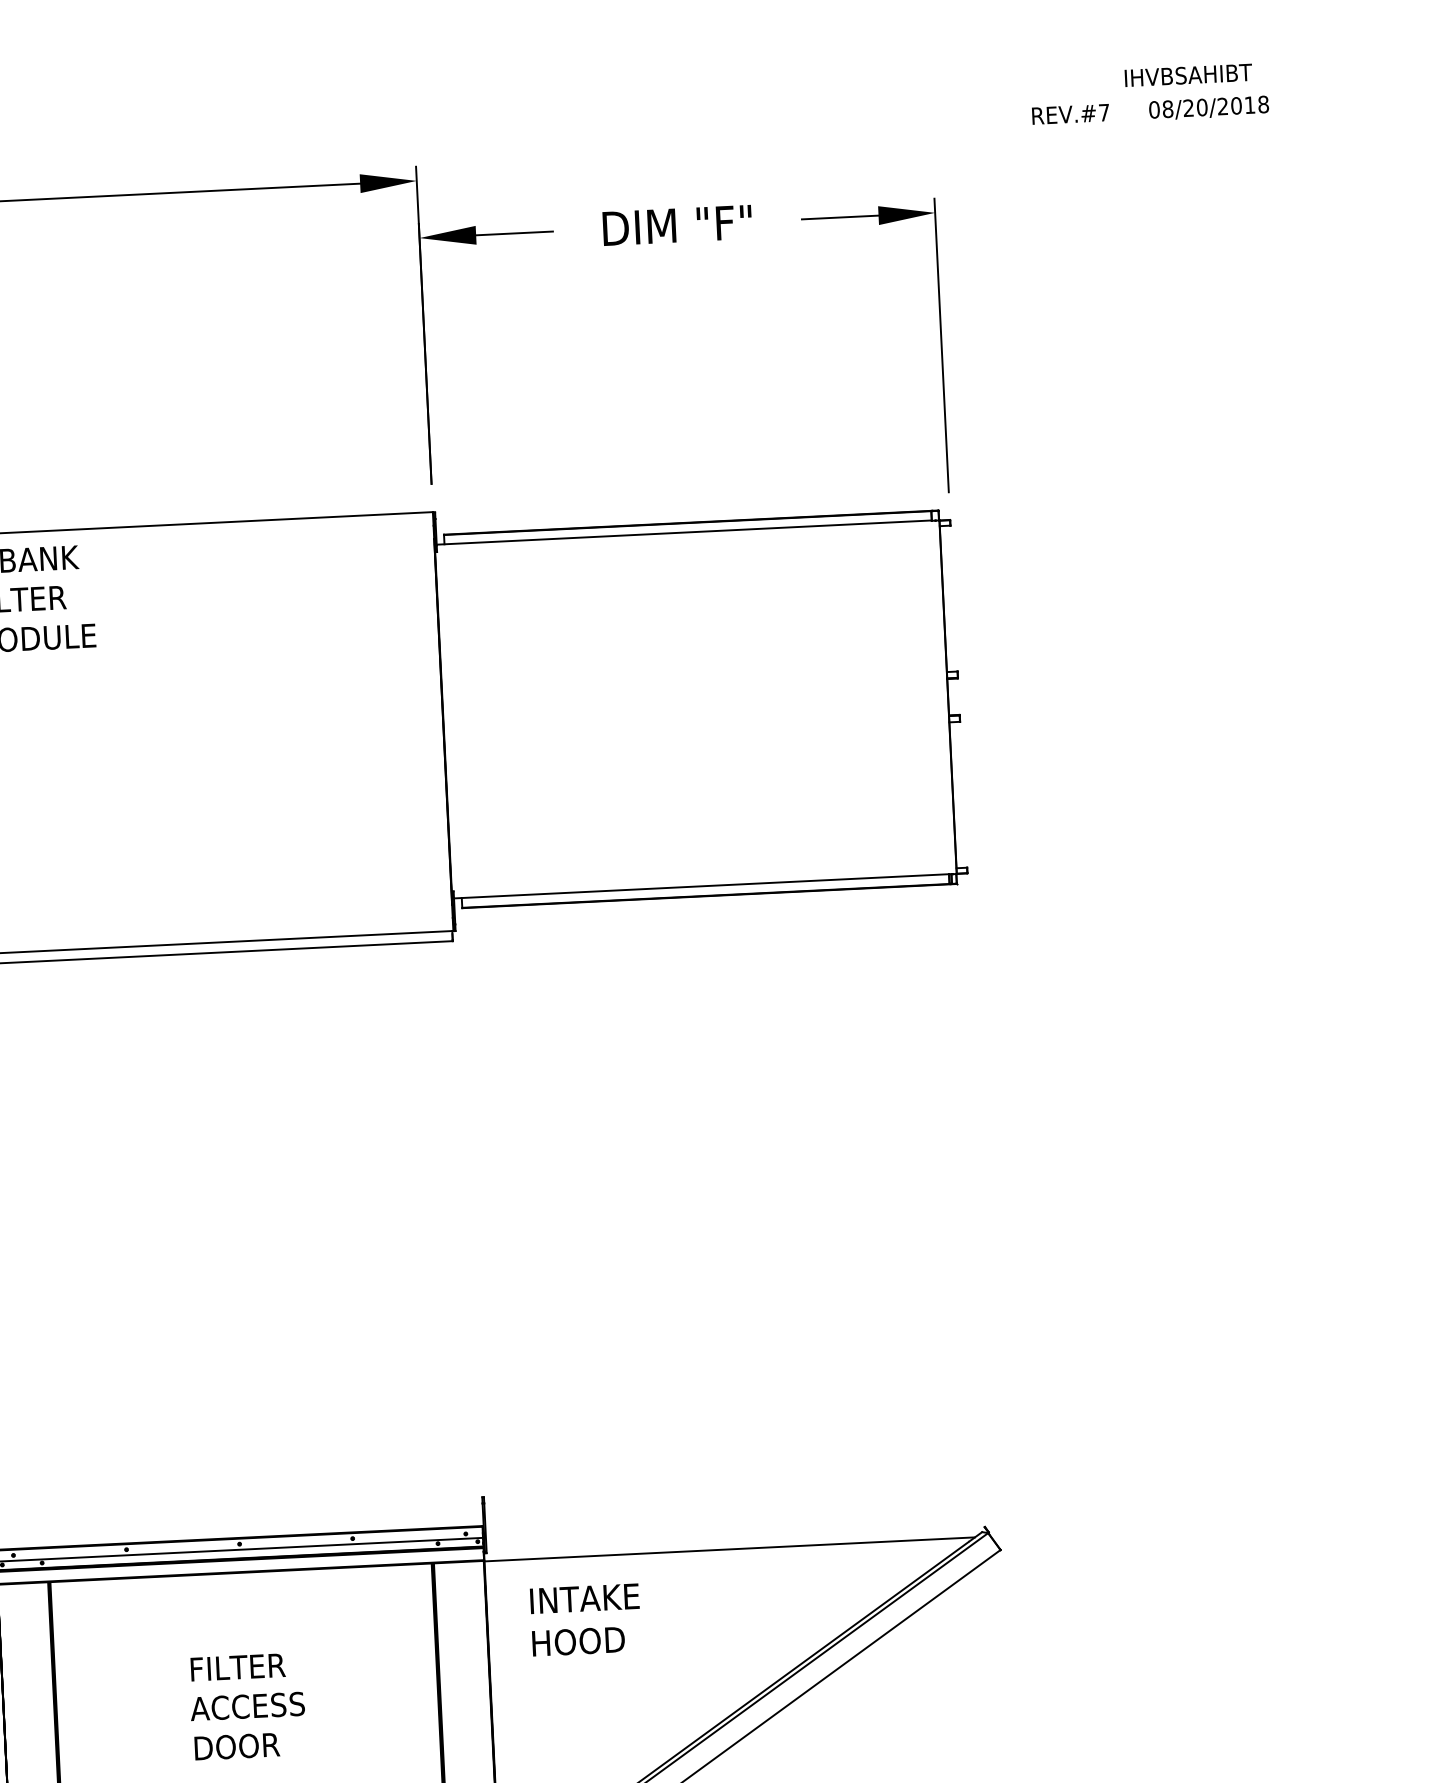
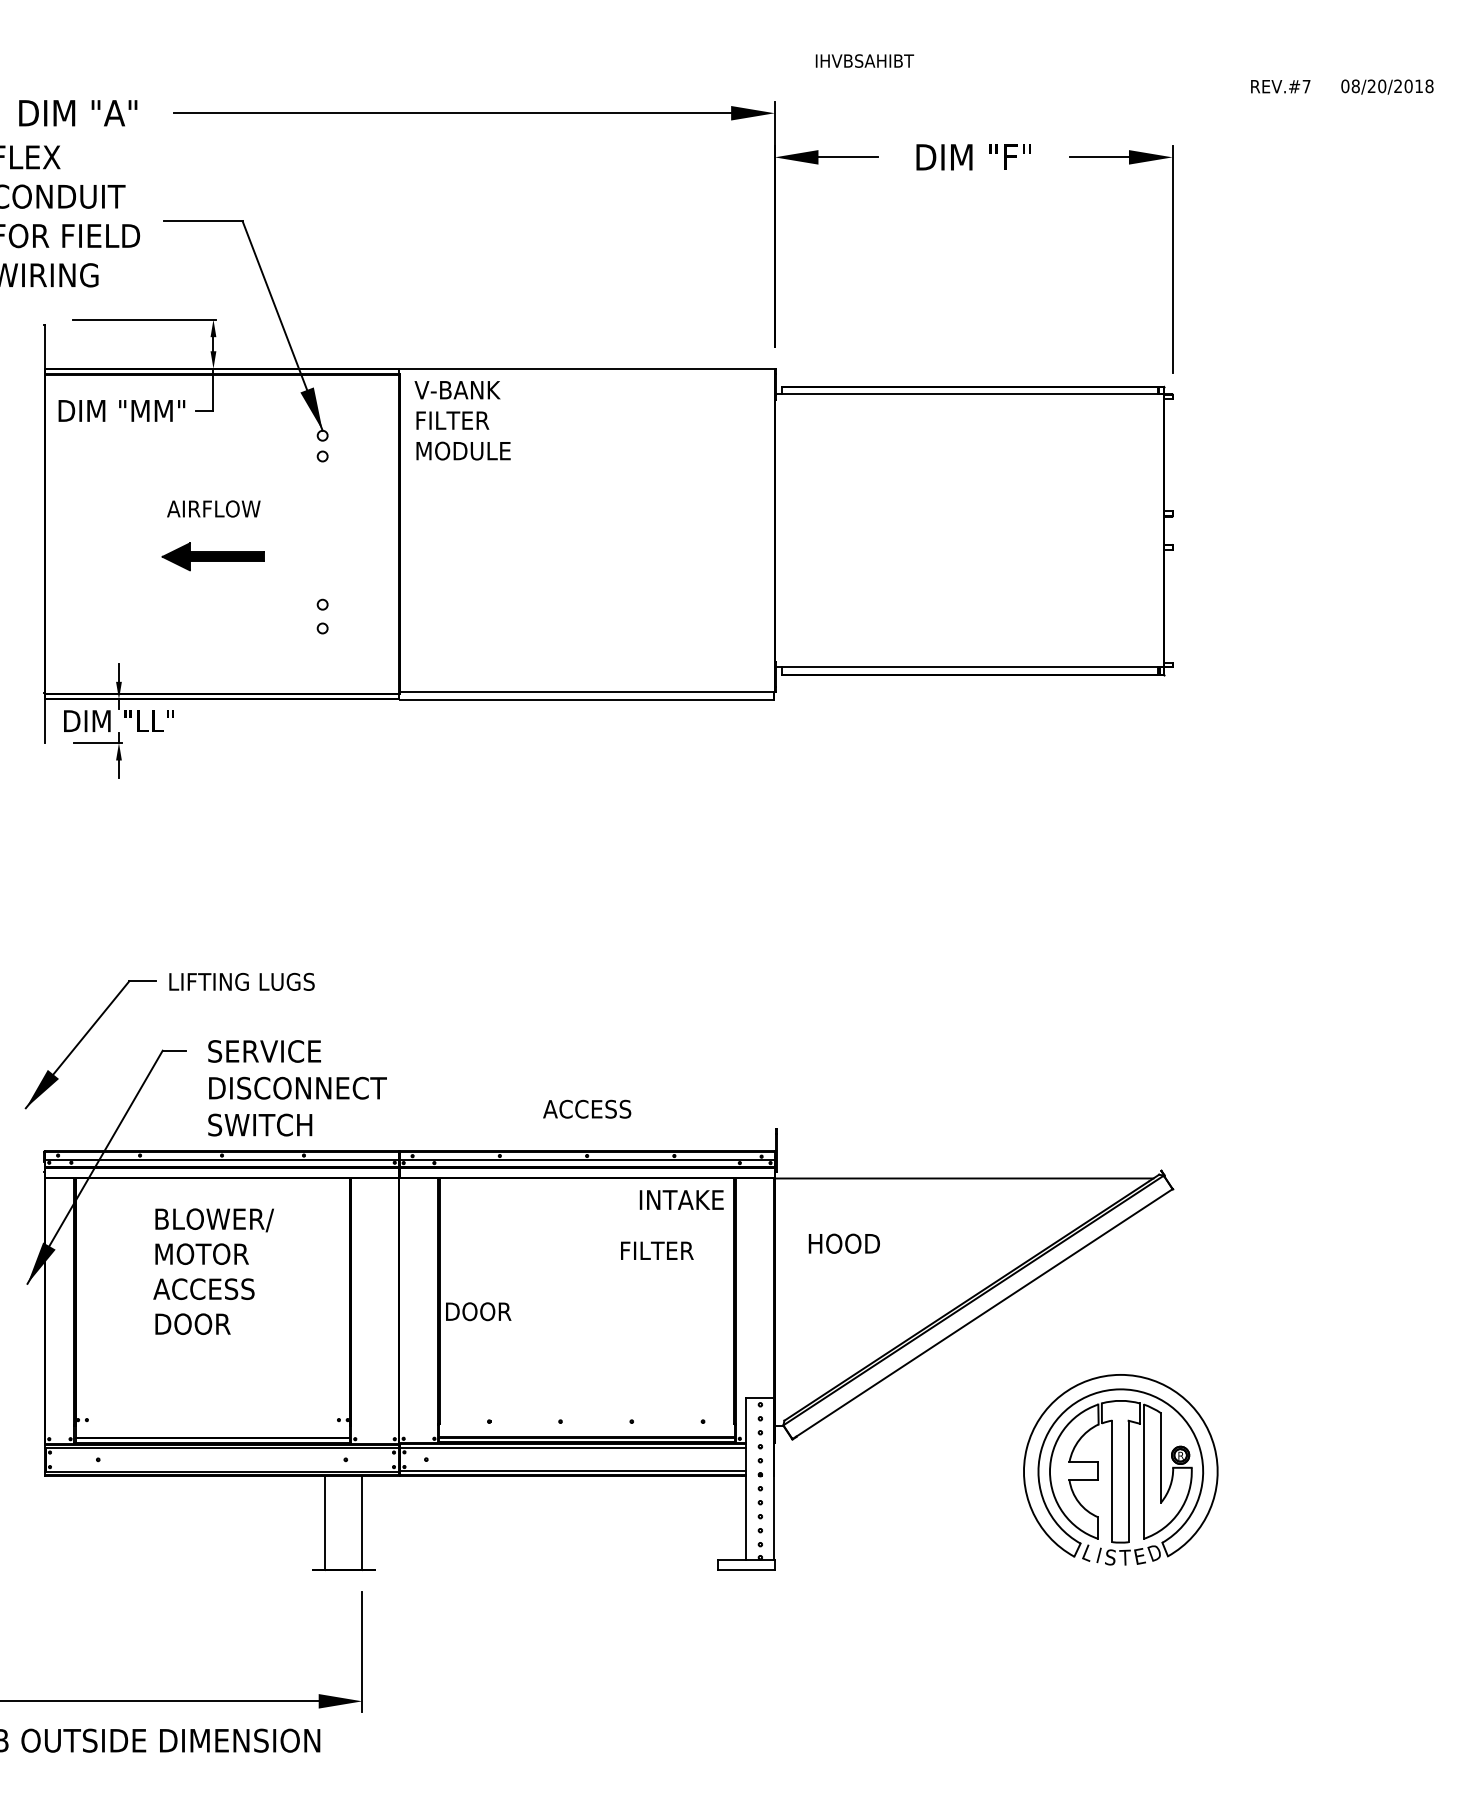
text: (1188, 74) -> (864, 60), moved
text: (584, 1598) -> (681, 1199), moved
text: (238, 1666) -> (657, 1250), moved
text: (248, 1705) -> (587, 1108), moved
text: (237, 1746) -> (478, 1311), moved

